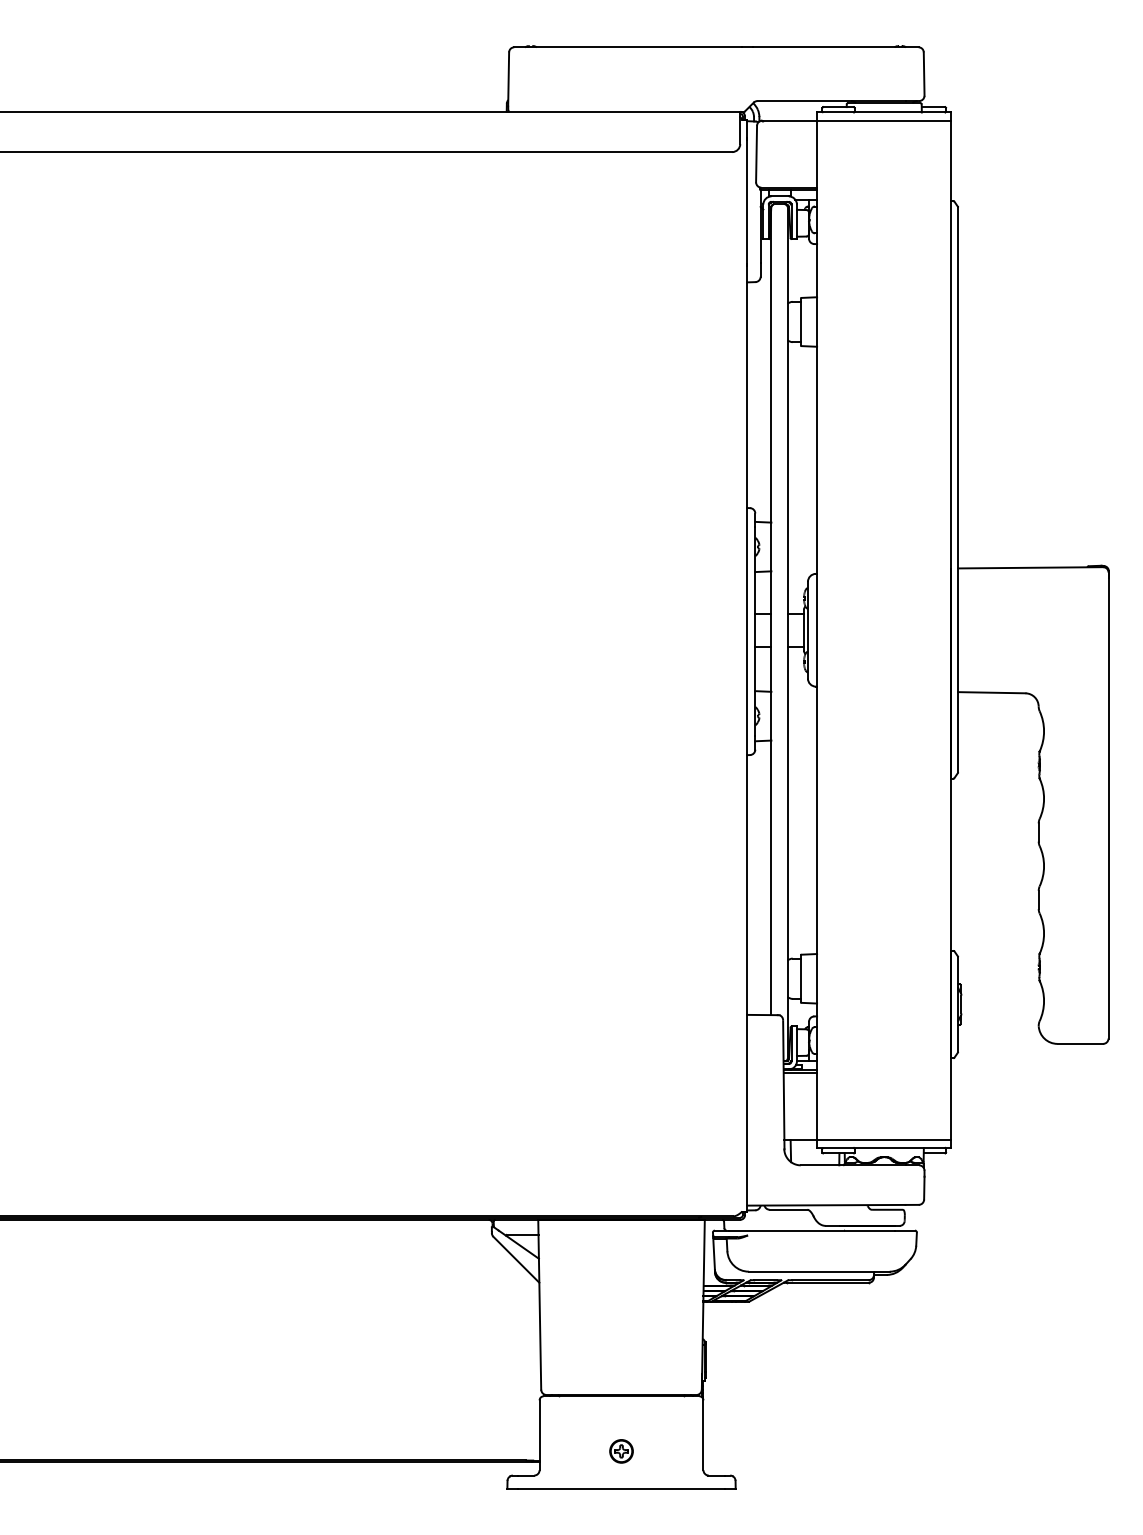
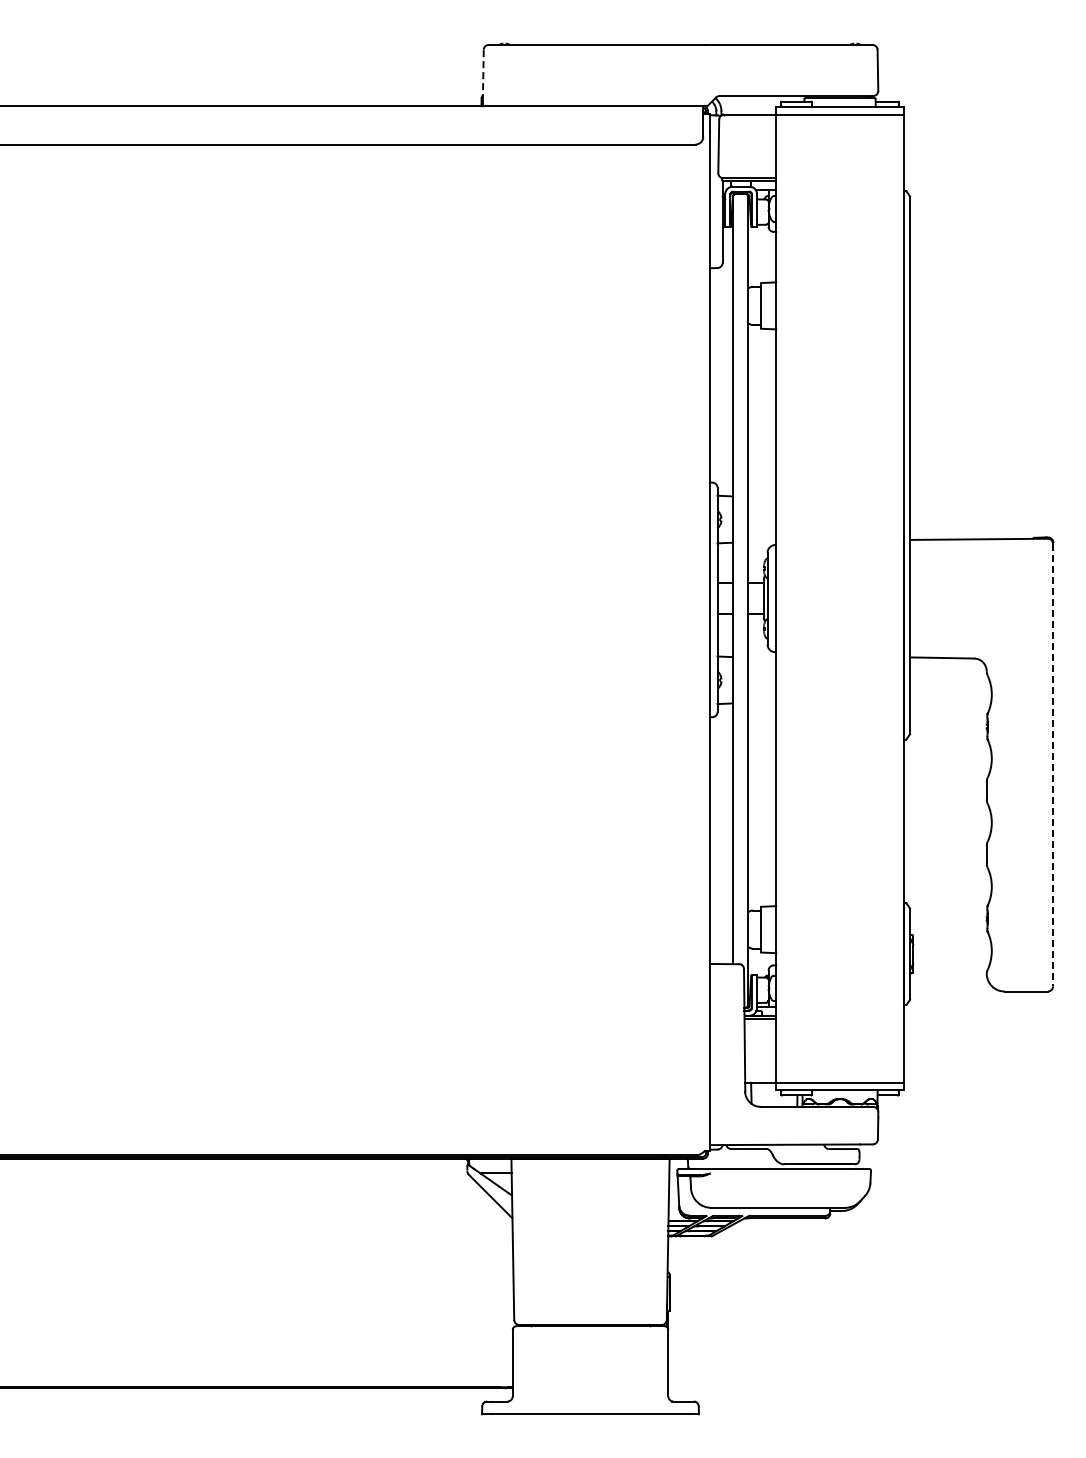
line: (508, 79) -> (483, 75), solid -> dashed
line: (1109, 805) -> (1053, 765), solid -> dashed
part: (621, 1451) -> (590, 1378), removed

